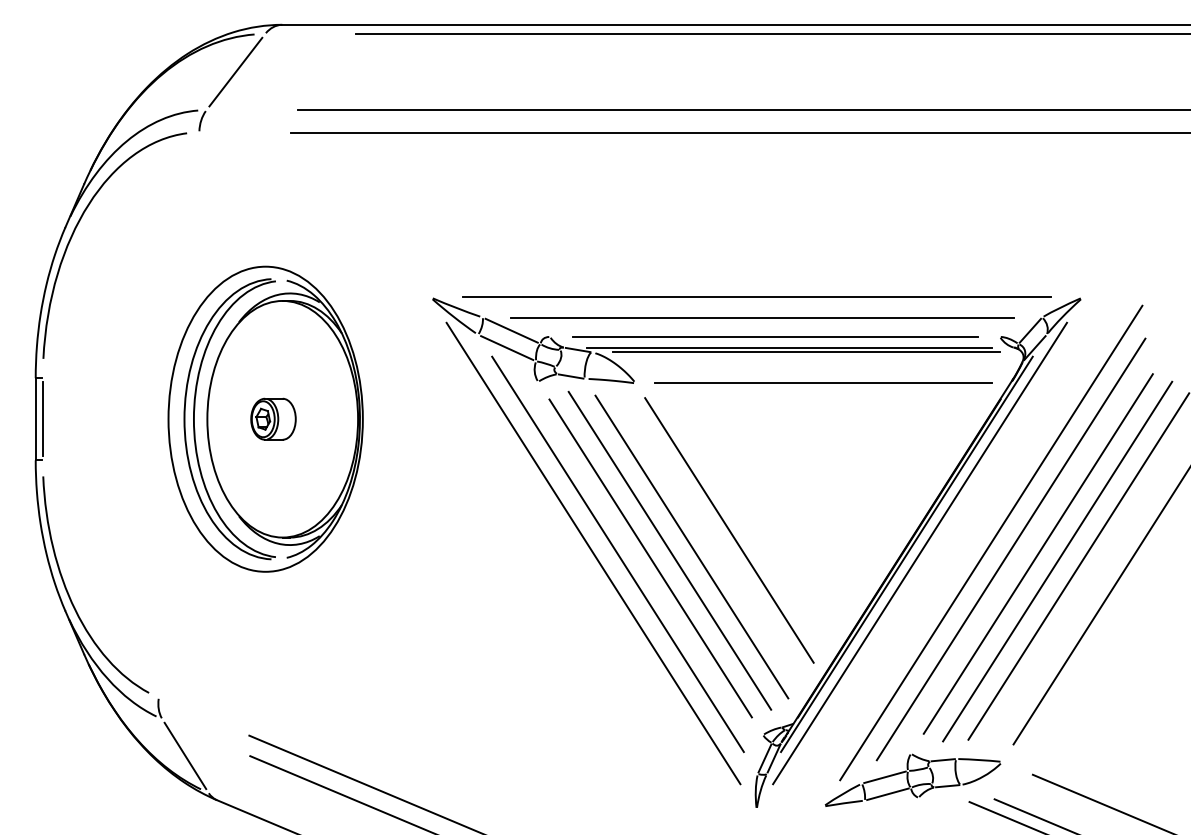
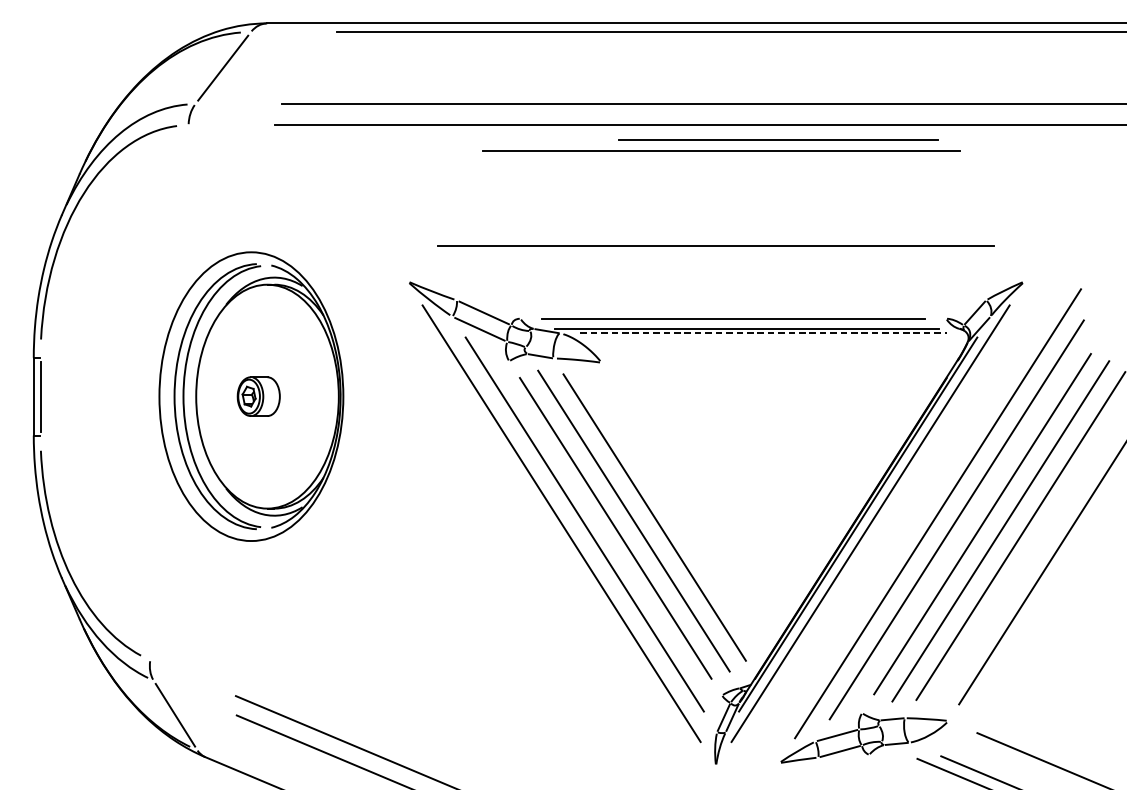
line: (756, 296) -> (715, 245), moved
line: (762, 317) -> (721, 150), moved
line: (806, 352) -> (763, 333), solid -> dashed
line: (823, 382) -> (779, 139), moved
line: (729, 530) -> (690, 501), removed

